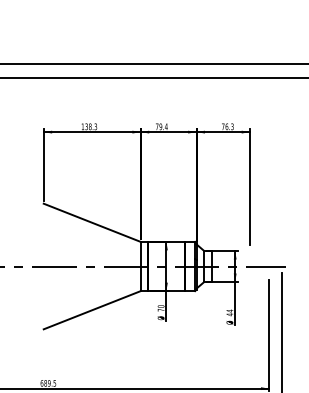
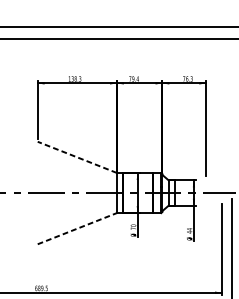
line: (91, 222) -> (76, 157), solid -> dashed
line: (92, 310) -> (77, 228), solid -> dashed

